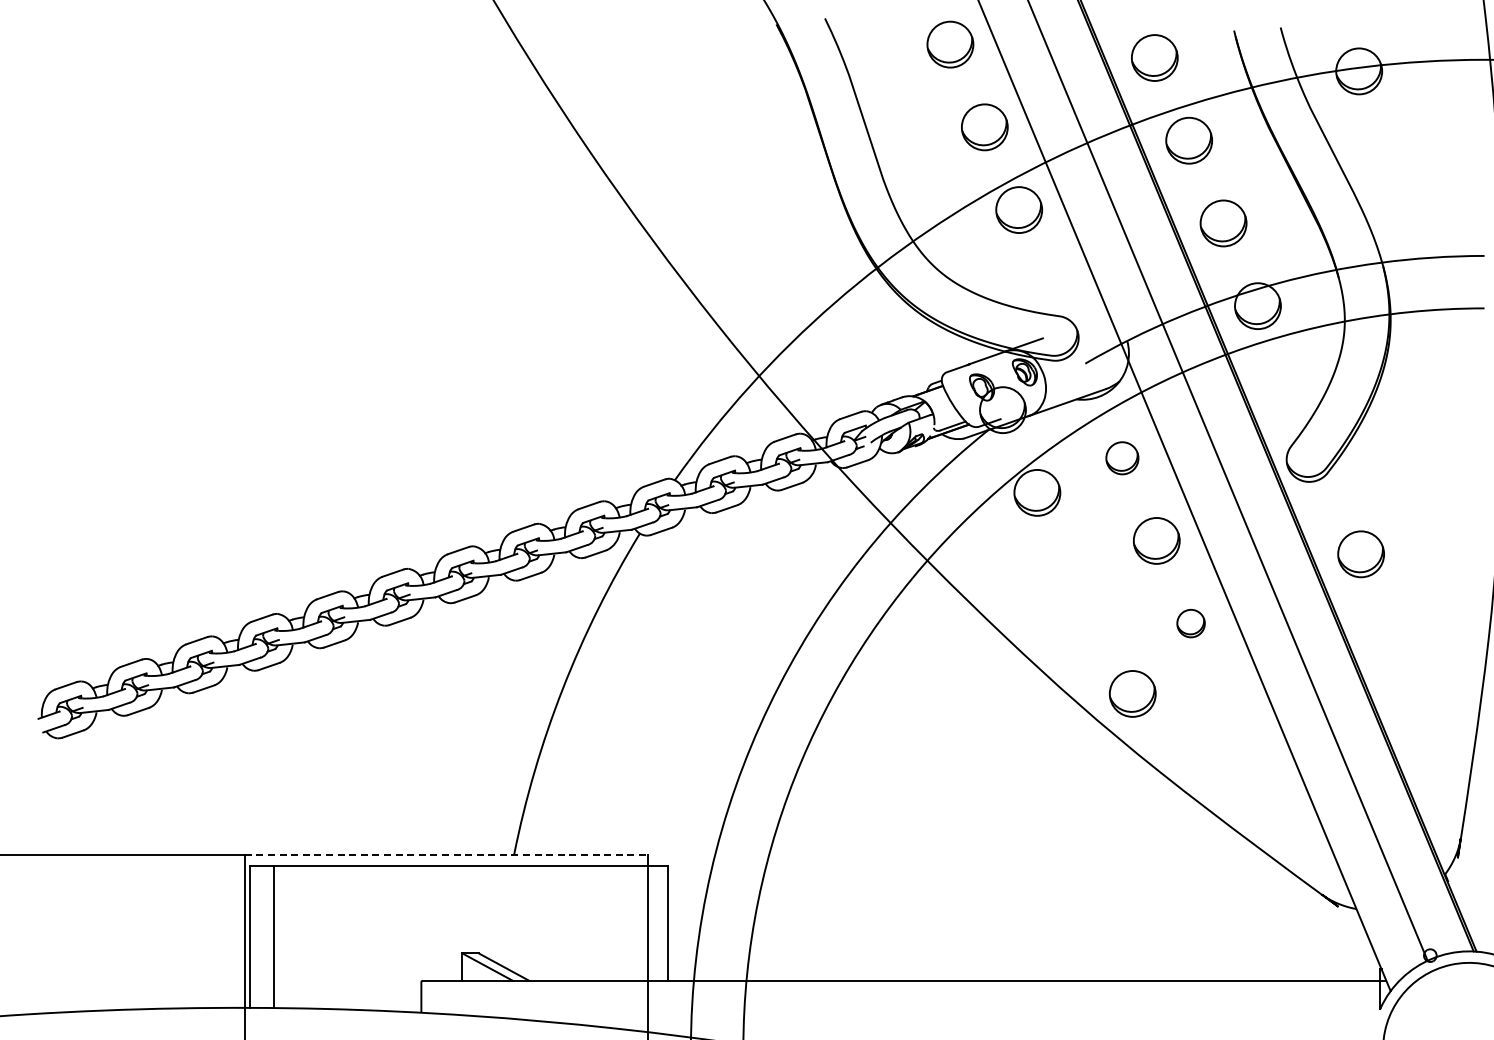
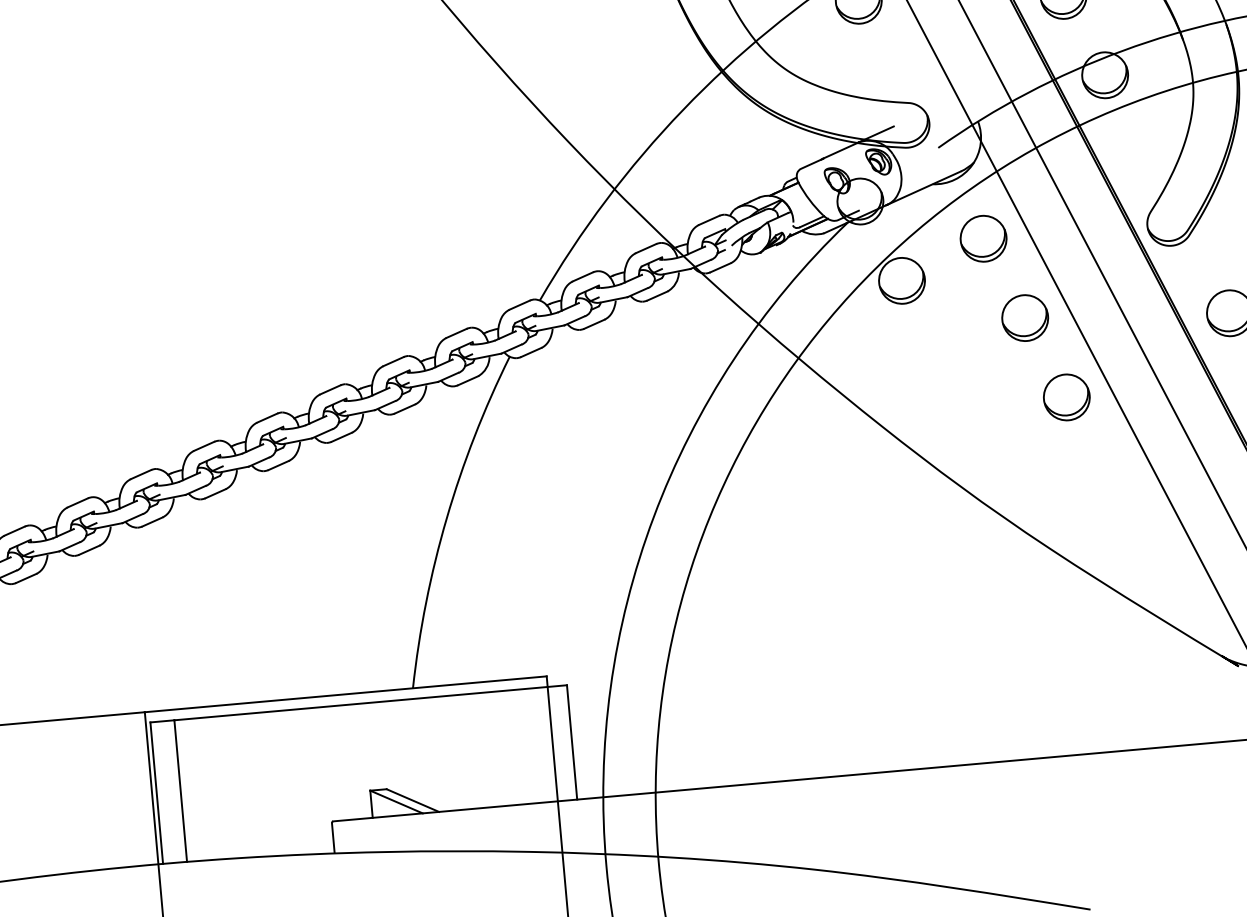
part: (1122, 458) -> (983, 239), size x1.43
part: (1190, 623) -> (1066, 397), size x1.67
part: (1132, 693) -> (1014, 472), removed
line: (446, 855) -> (345, 694), dashed -> solid

